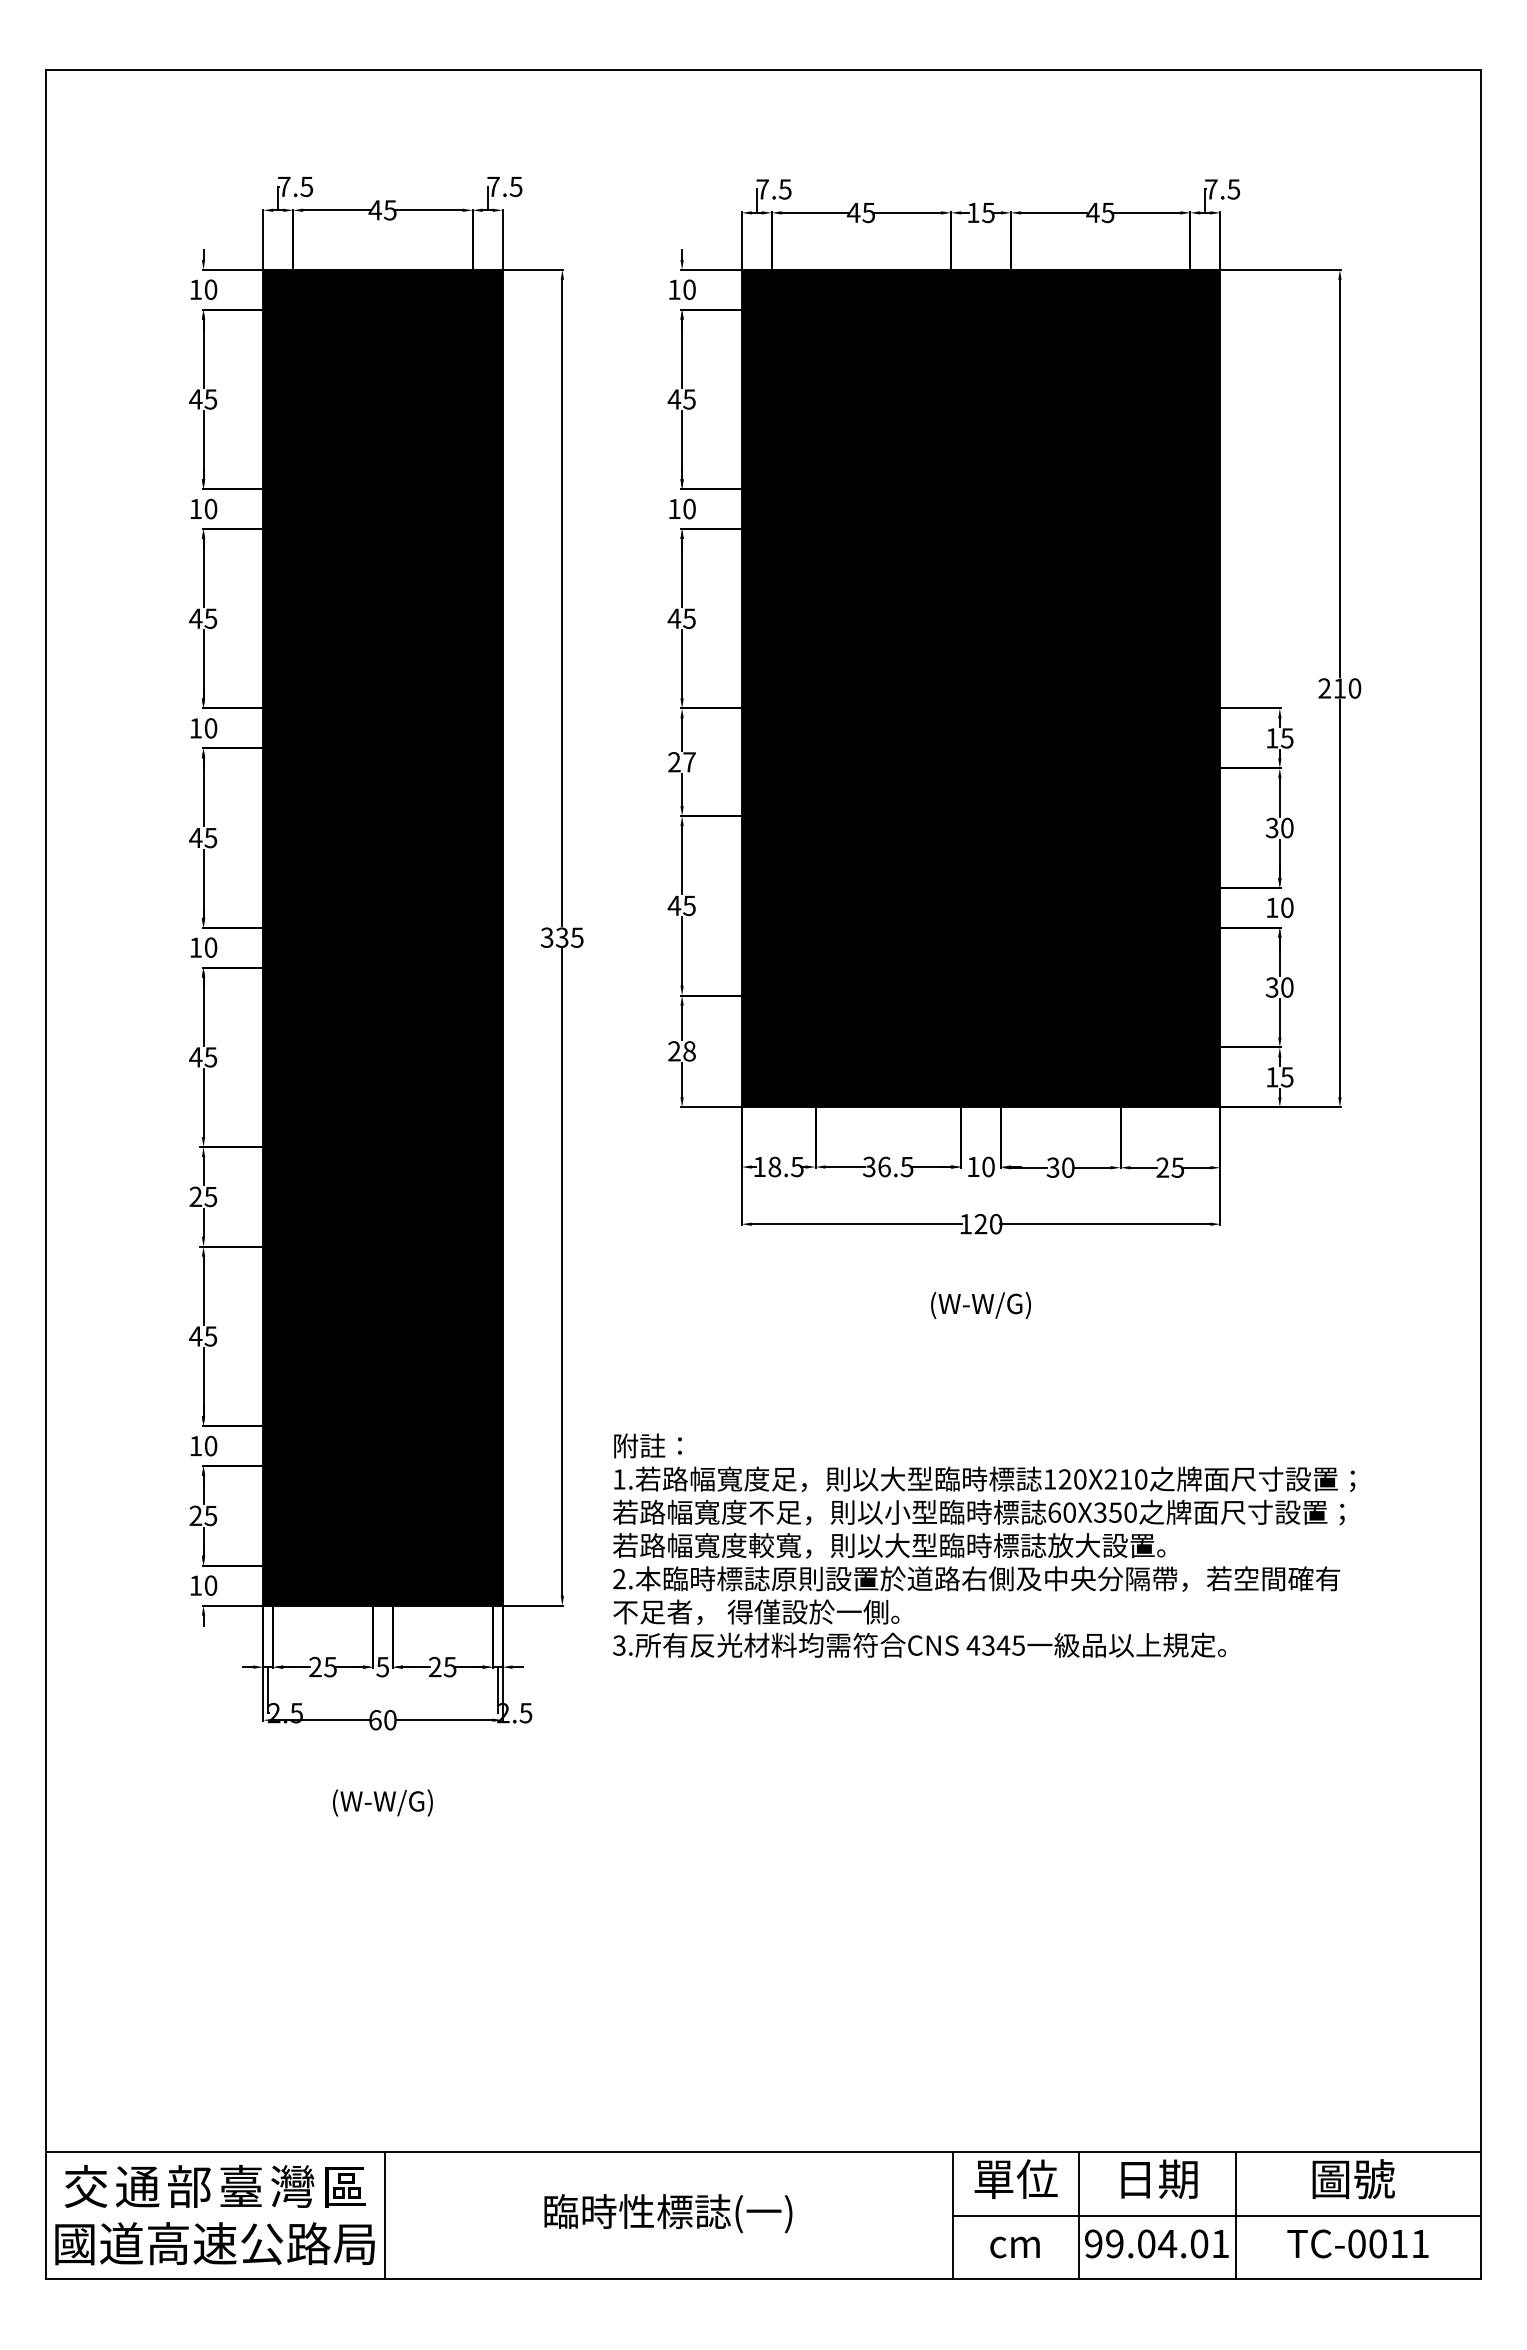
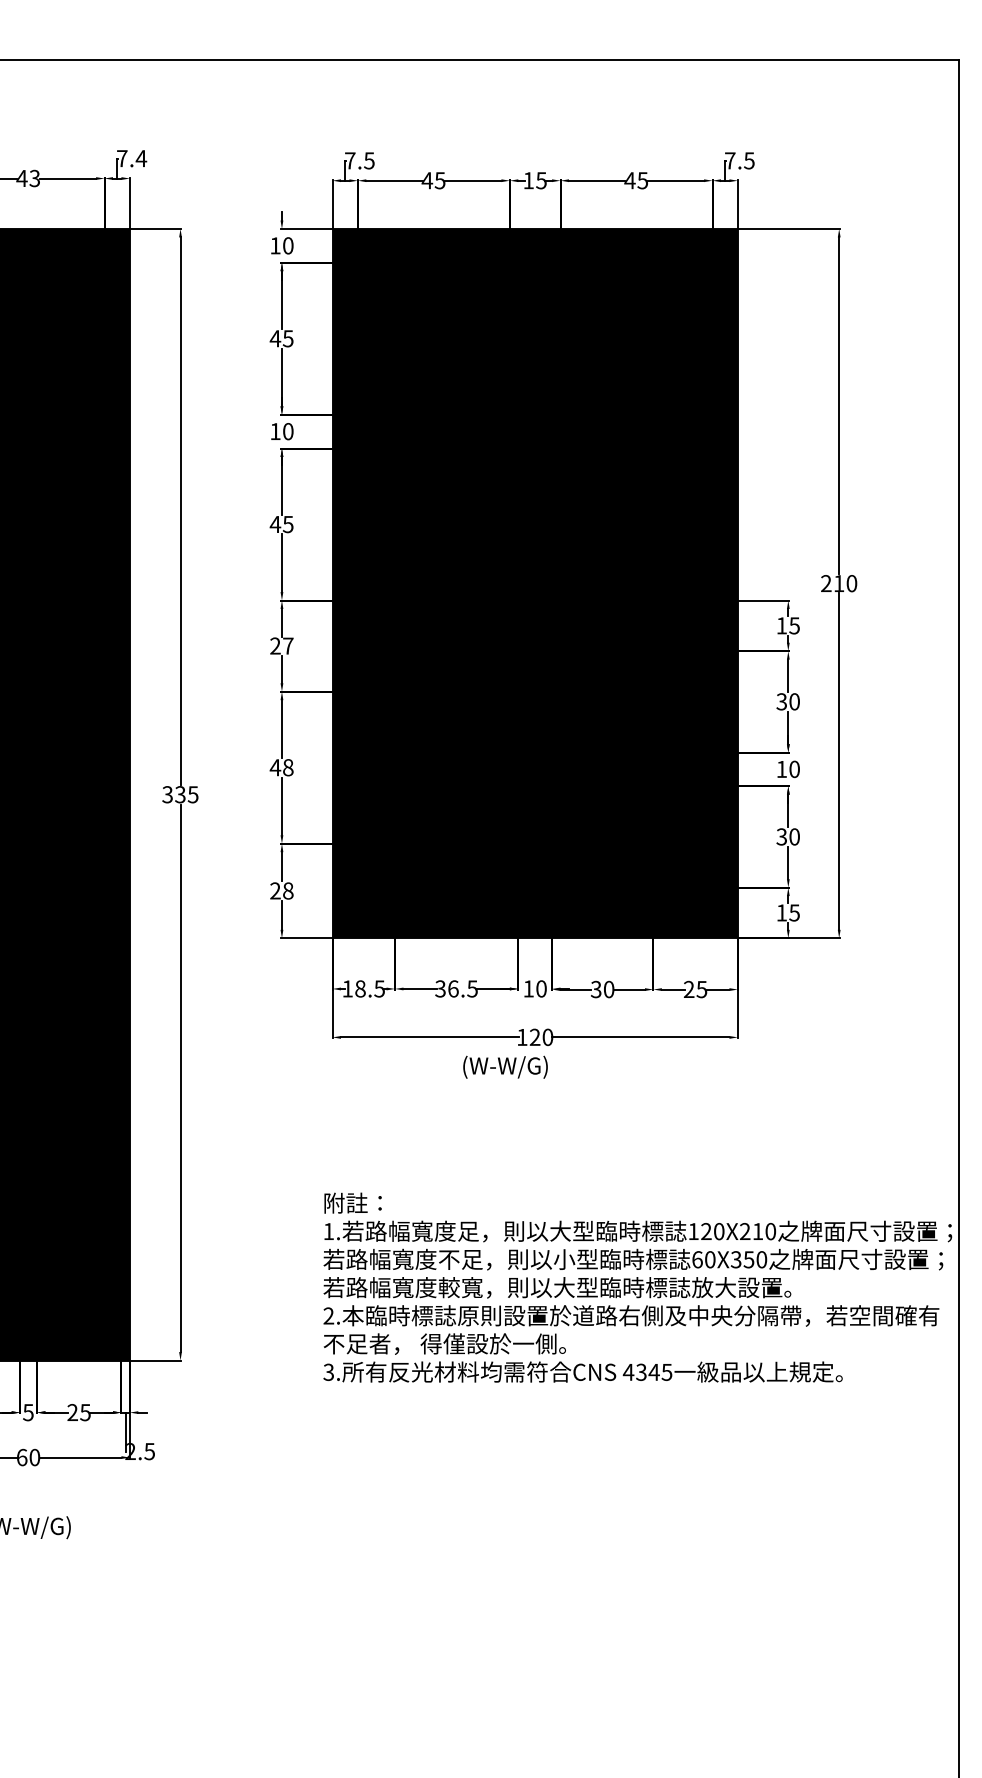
text: (515, 186) -> (140, 158), 7.5 -> 7.4
text: (390, 210) -> (34, 178), 45 -> 43
text: (689, 905) -> (288, 767), 45 -> 48
text: (980, 1305) -> (505, 1067), moved
text: (984, 1545) -> (638, 1287), moved

